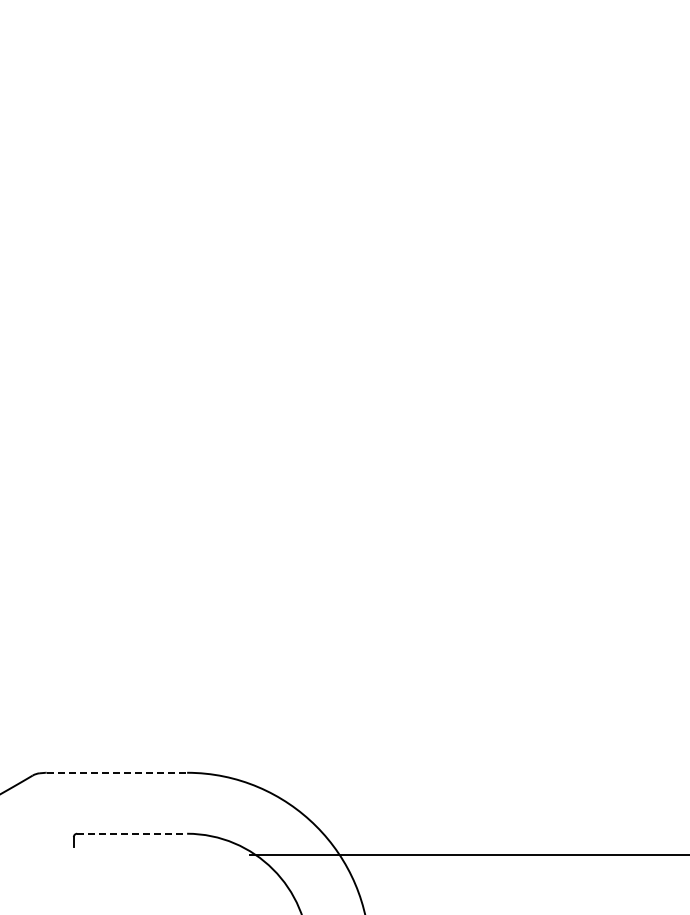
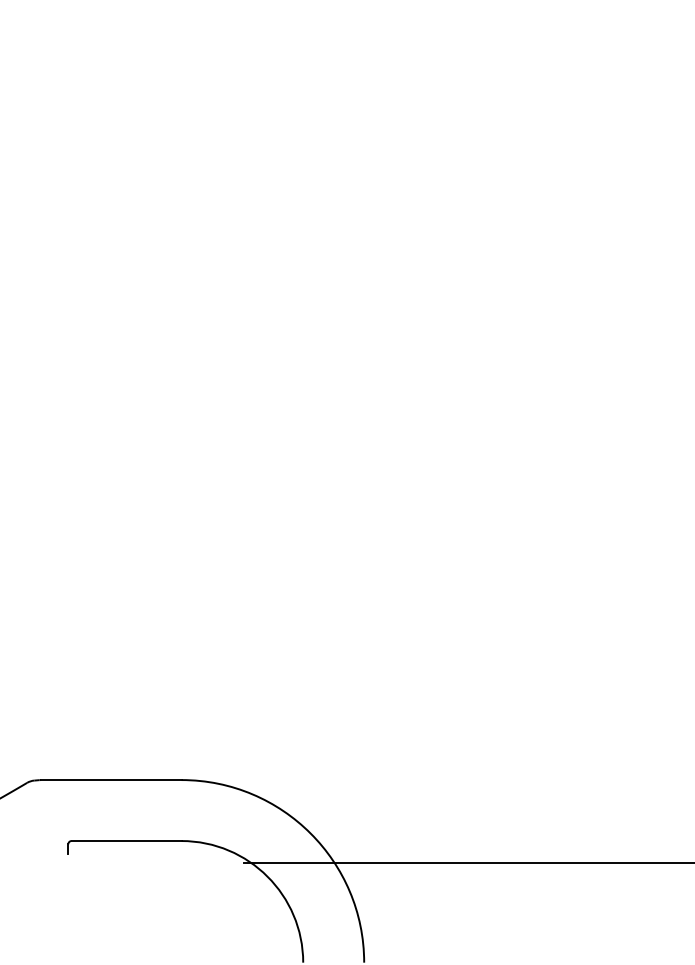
line: (117, 773) -> (111, 780), dashed -> solid
line: (132, 834) -> (126, 841), dashed -> solid

